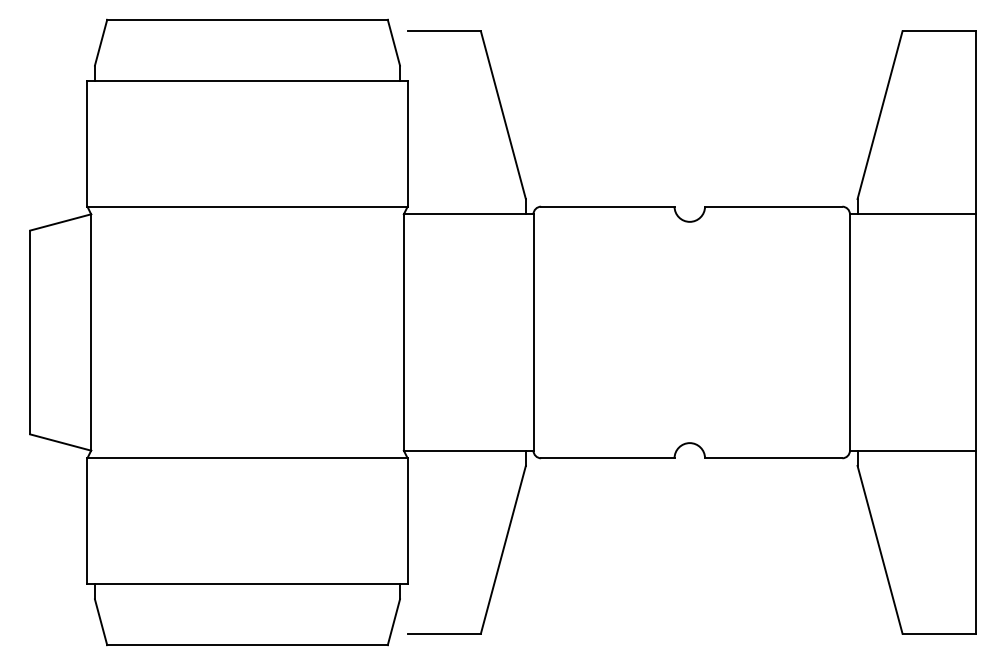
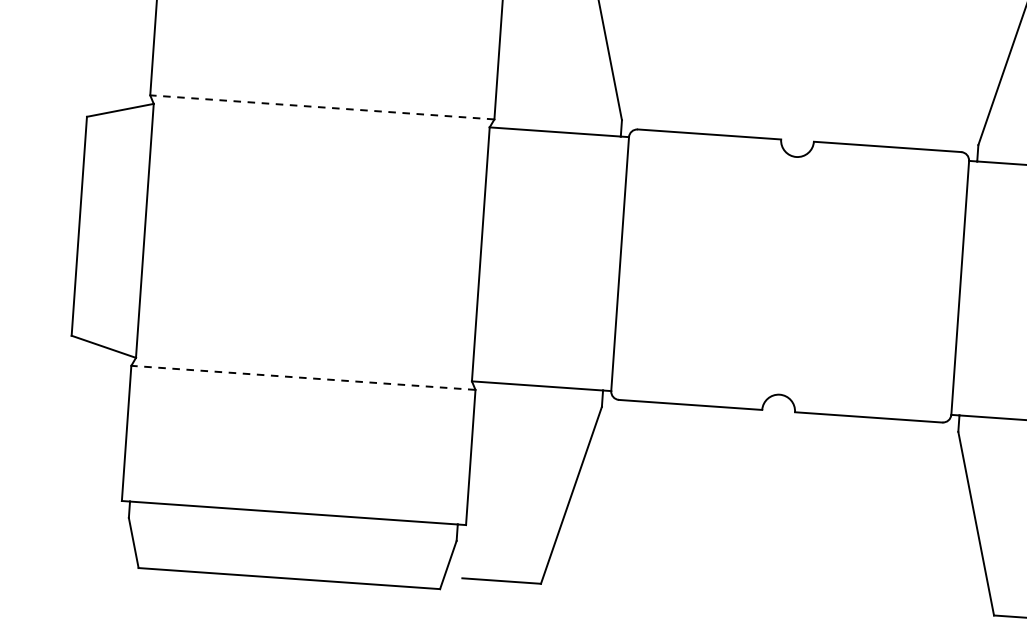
line: (247, 206) -> (322, 107), solid -> dashed
line: (247, 458) -> (303, 378), solid -> dashed

